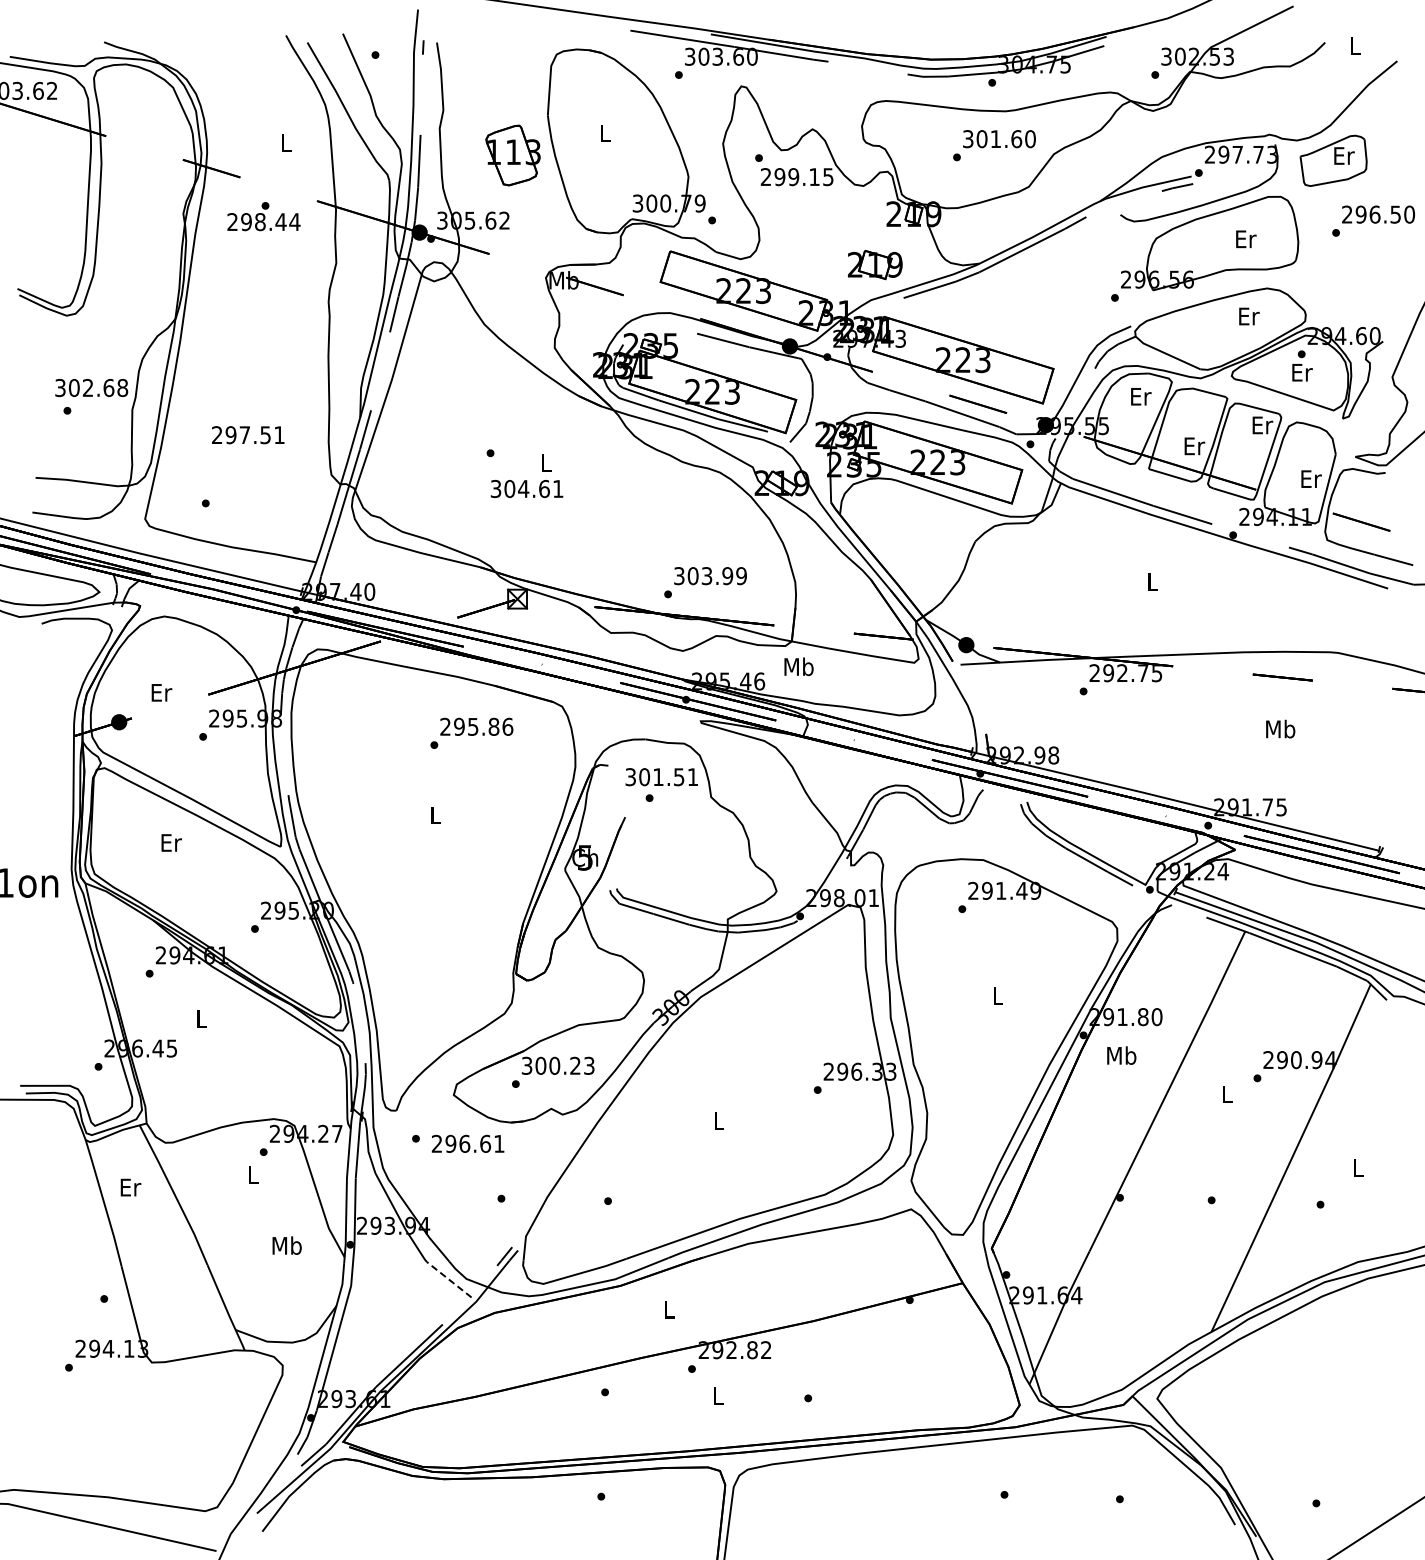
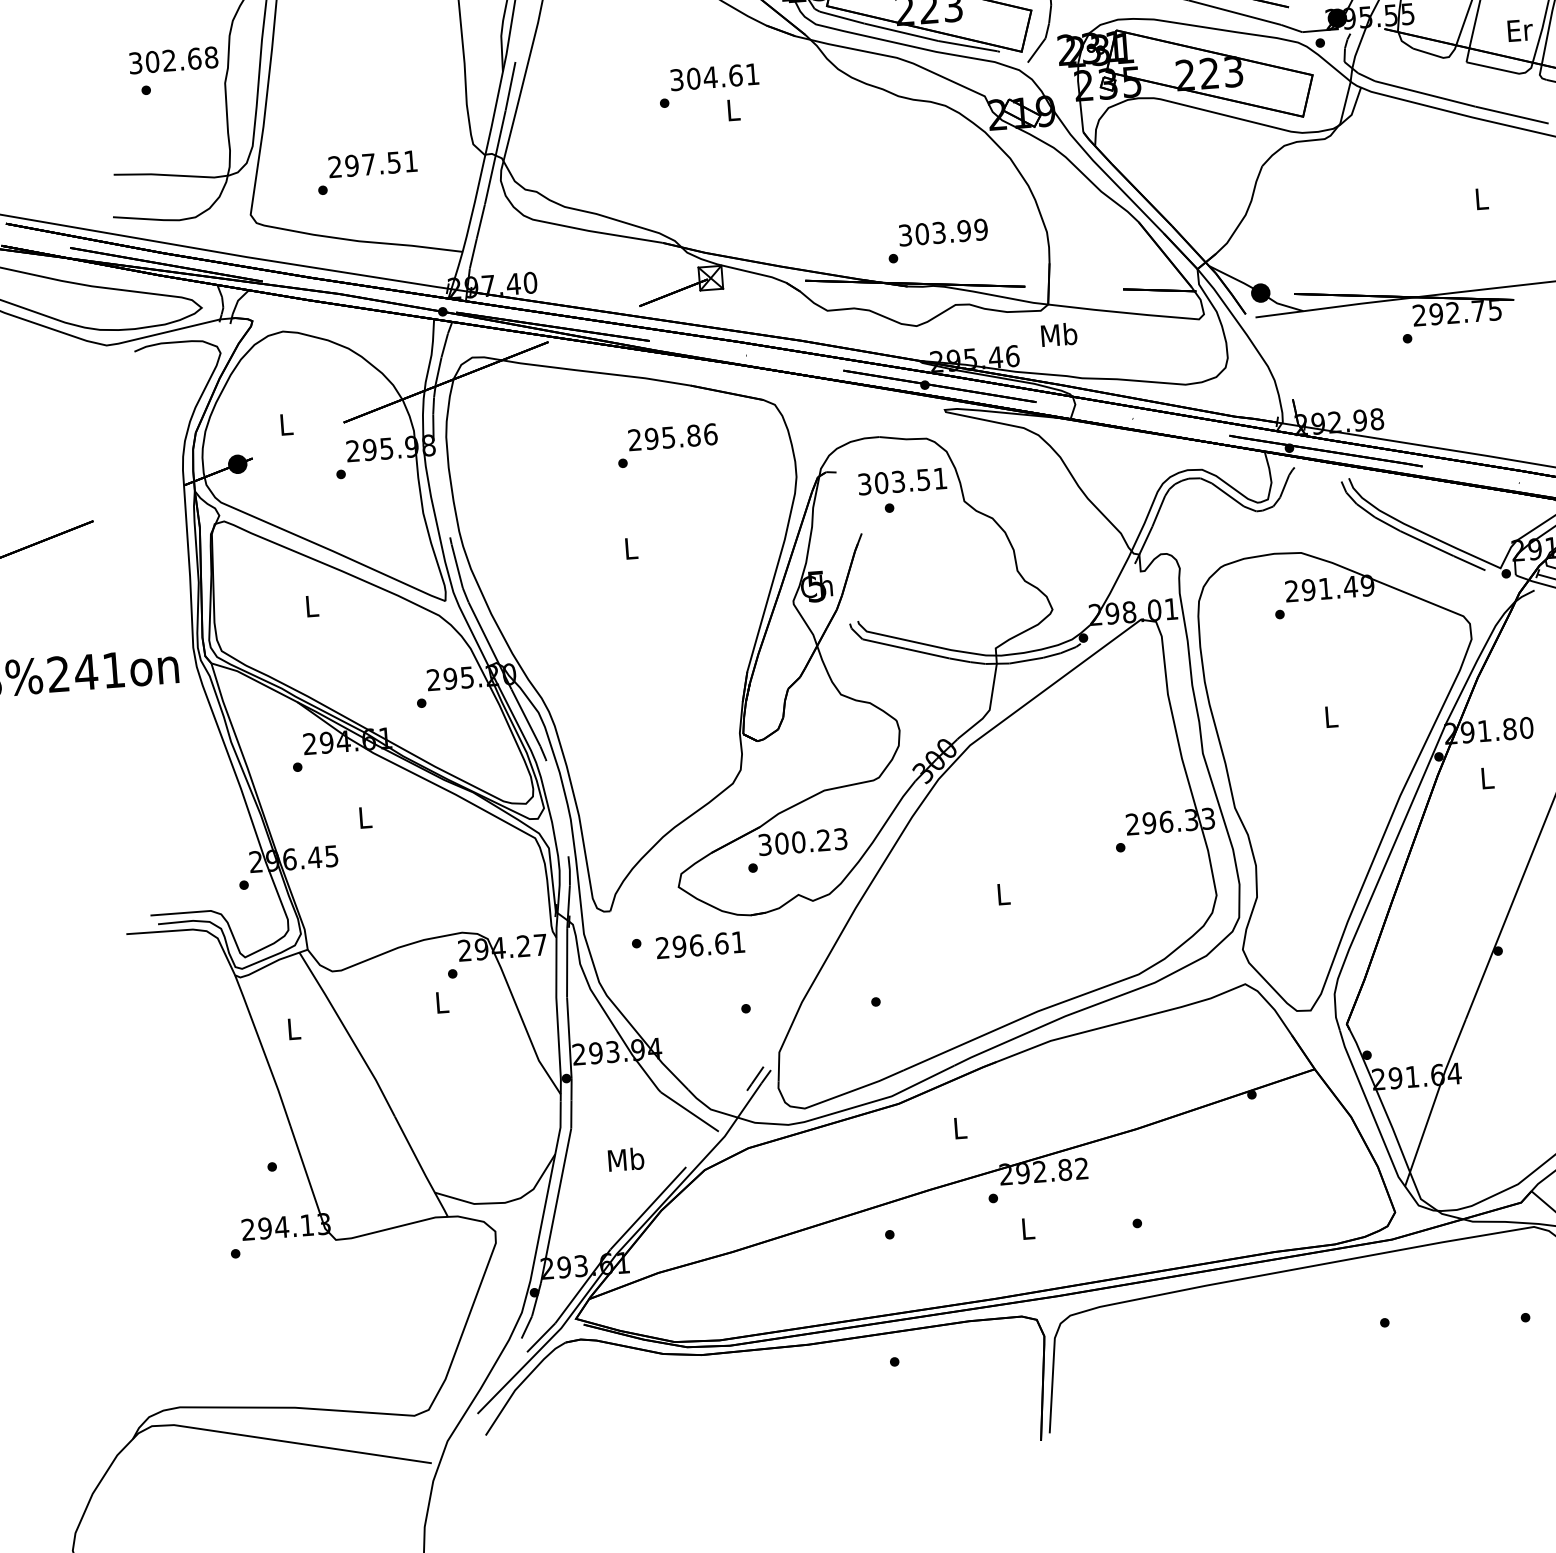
text: (248, 435) -> (373, 164), moved
text: (526, 489) -> (714, 77), moved
text: (161, 692) -> (286, 424), Er -> L
text: (658, 777) -> (898, 482), 301.51 -> 303.51
text: (171, 842) -> (312, 605), Er -> L
text: (1121, 1055) -> (1486, 777), Mb -> L
text: (130, 1187) -> (293, 1029), Er -> L
text: (286, 1245) -> (625, 1159), moved
line: (449, 1279) -> (690, 1111), dashed -> solid

